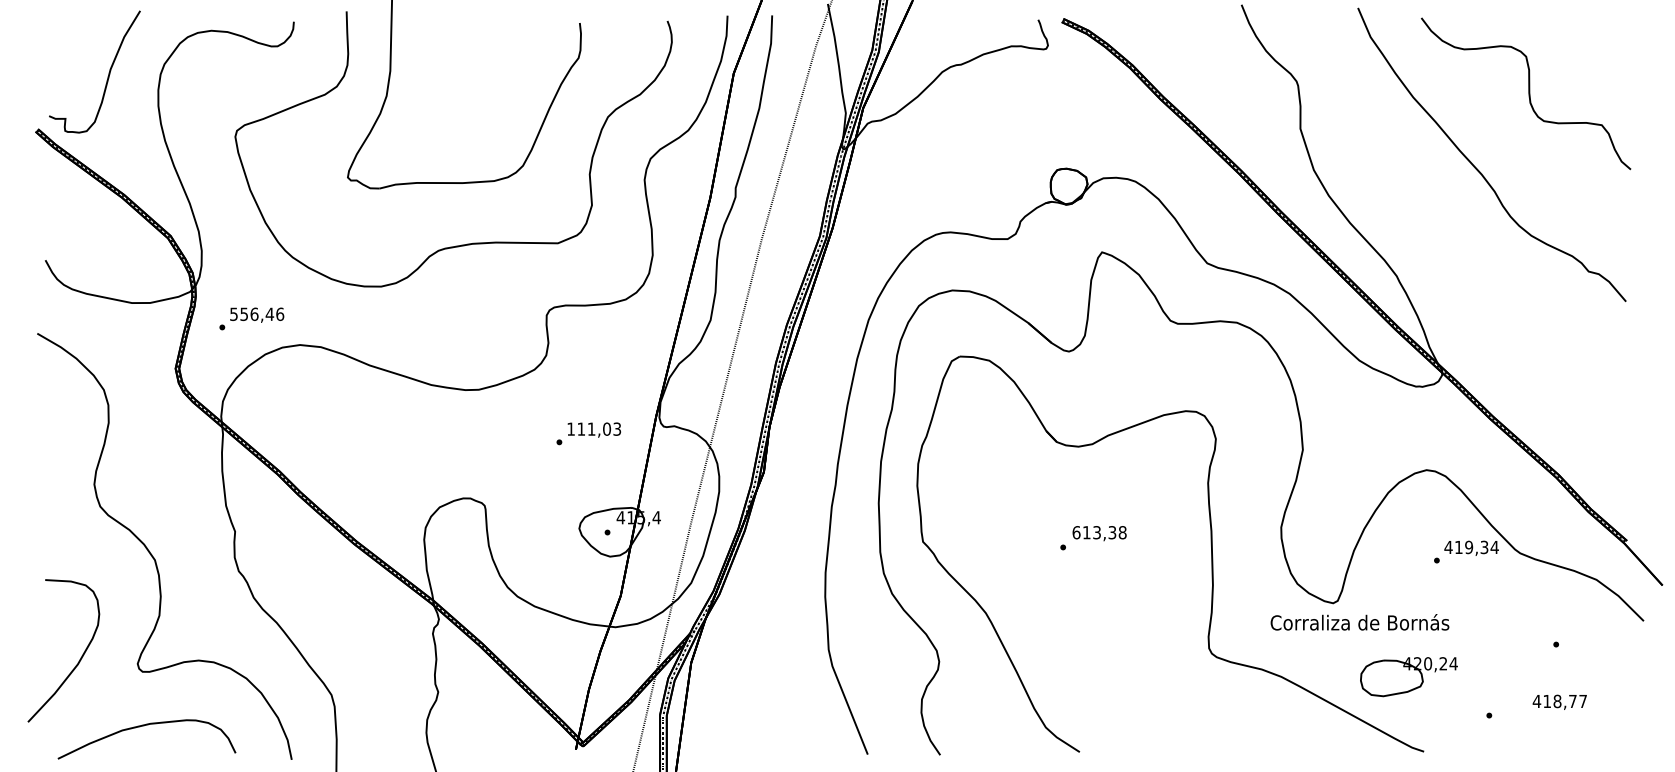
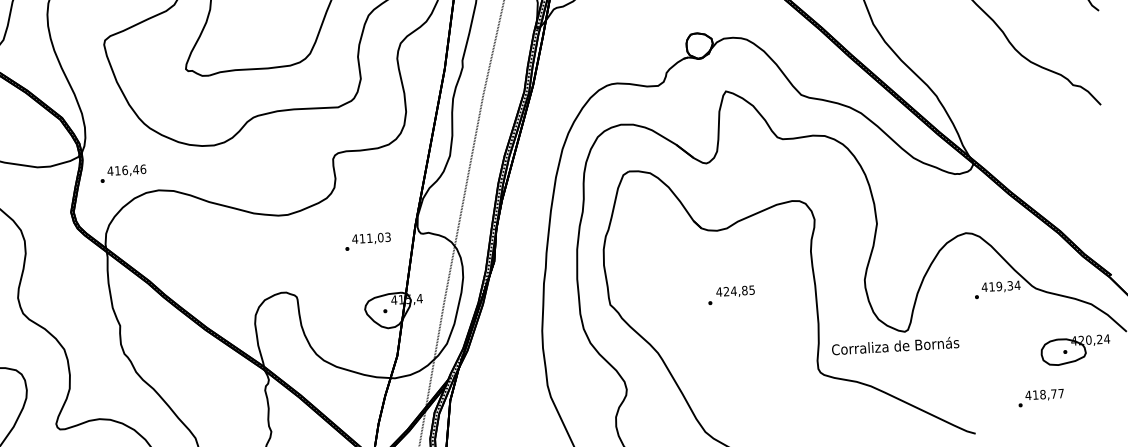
text: (238, 314) -> (113, 171), 556,46 -> 416,46
text: (570, 428) -> (354, 238), 111,03 -> 411,03
text: (1099, 532) -> (735, 291), 613,38 -> 424,85
text: (1359, 622) -> (895, 346), moved
part: (1408, 677) -> (1075, 350), moved
text: (1559, 701) -> (1044, 394), moved

